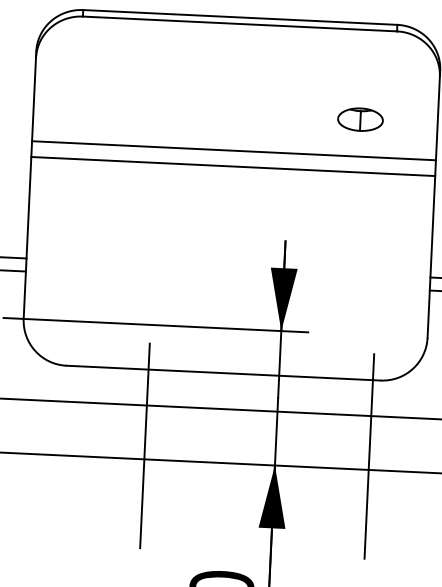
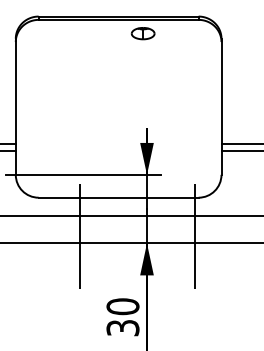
part: (359, 119) -> (142, 33), moved
line: (233, 150) -> (118, 84), removed
line: (232, 166) -> (118, 92), removed

